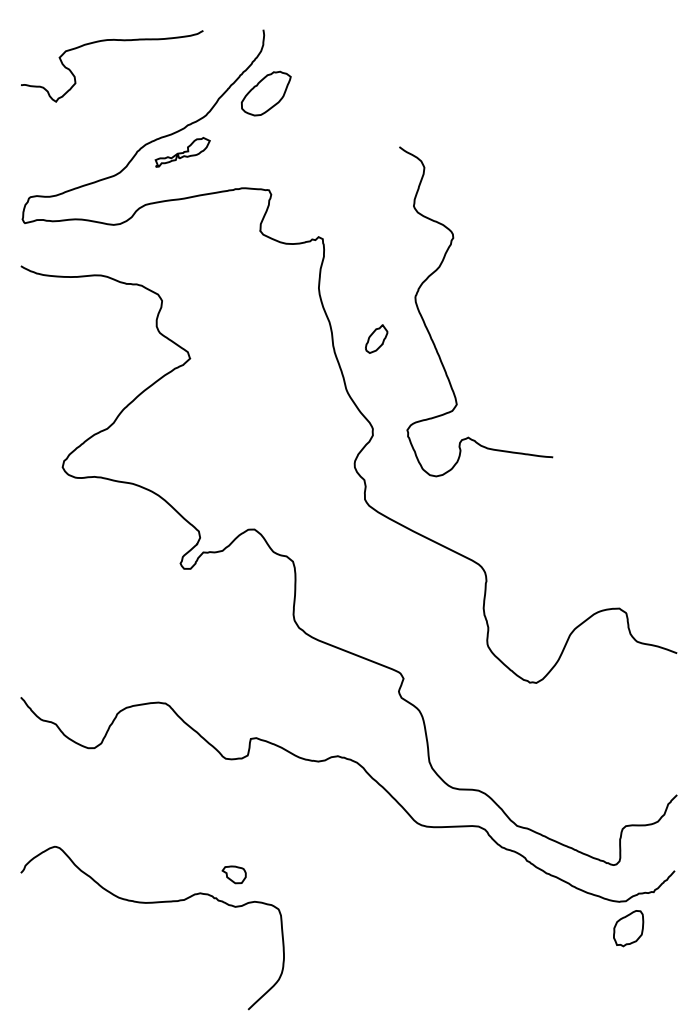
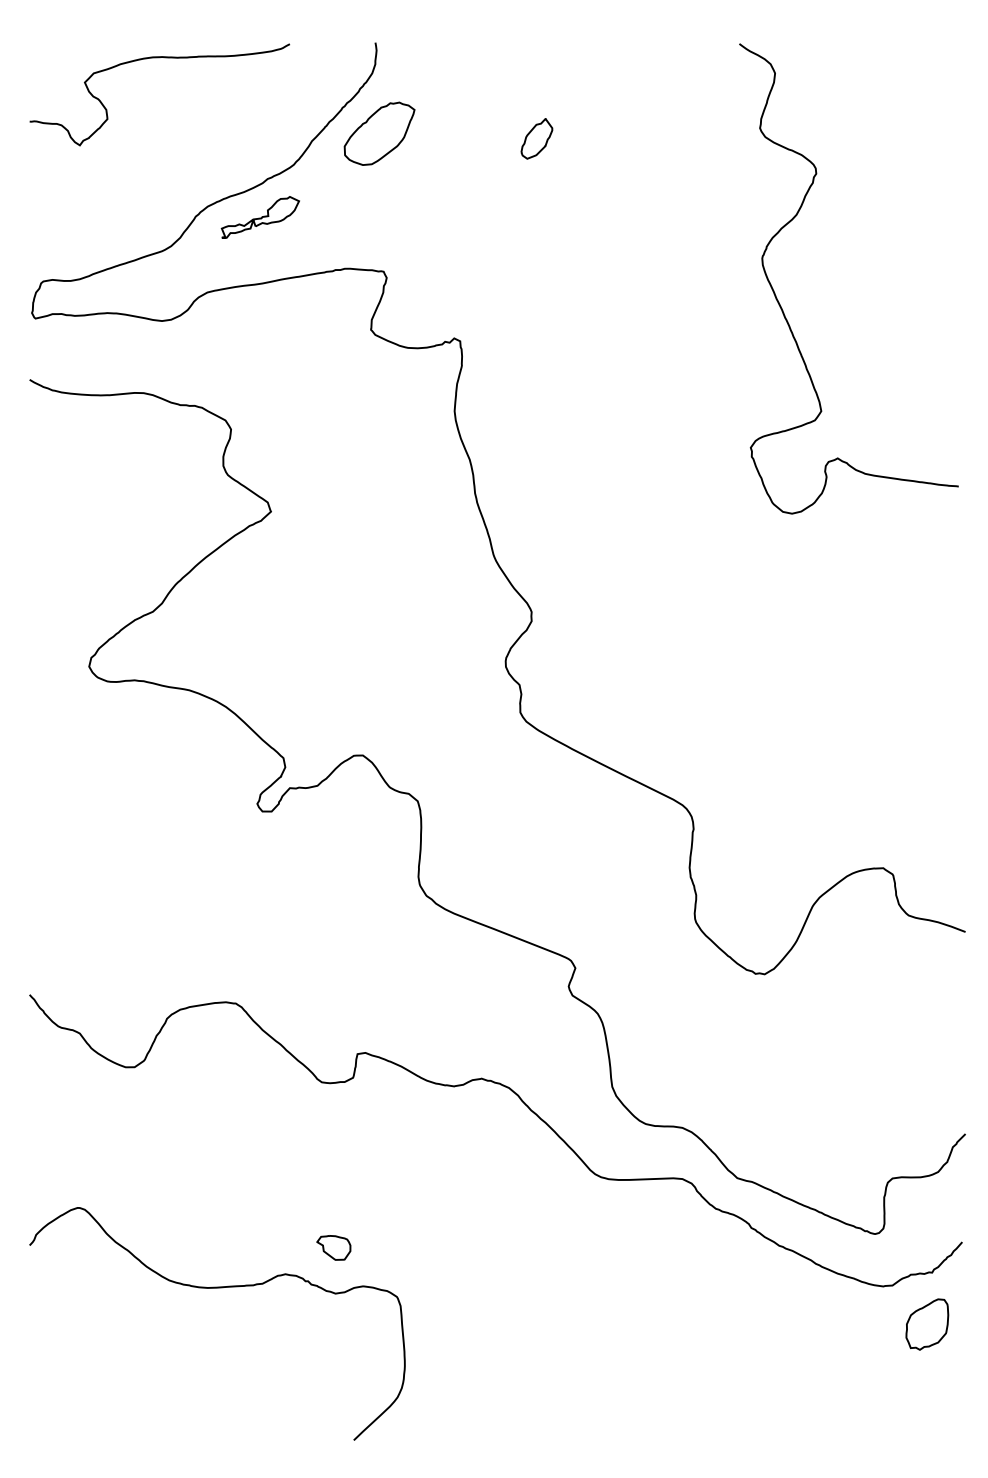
curve: (430, 333) -> (783, 310), moved
part: (376, 338) -> (536, 138), moved
part: (628, 928) -> (927, 1324), moved

